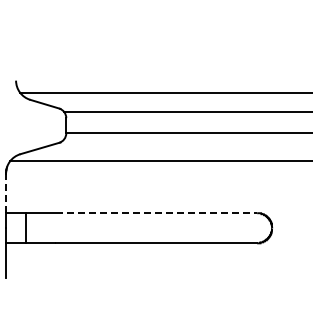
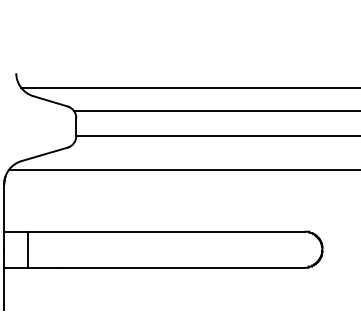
line: (6, 193) -> (4, 208), dashed -> solid
line: (157, 213) -> (185, 232), dashed -> solid

